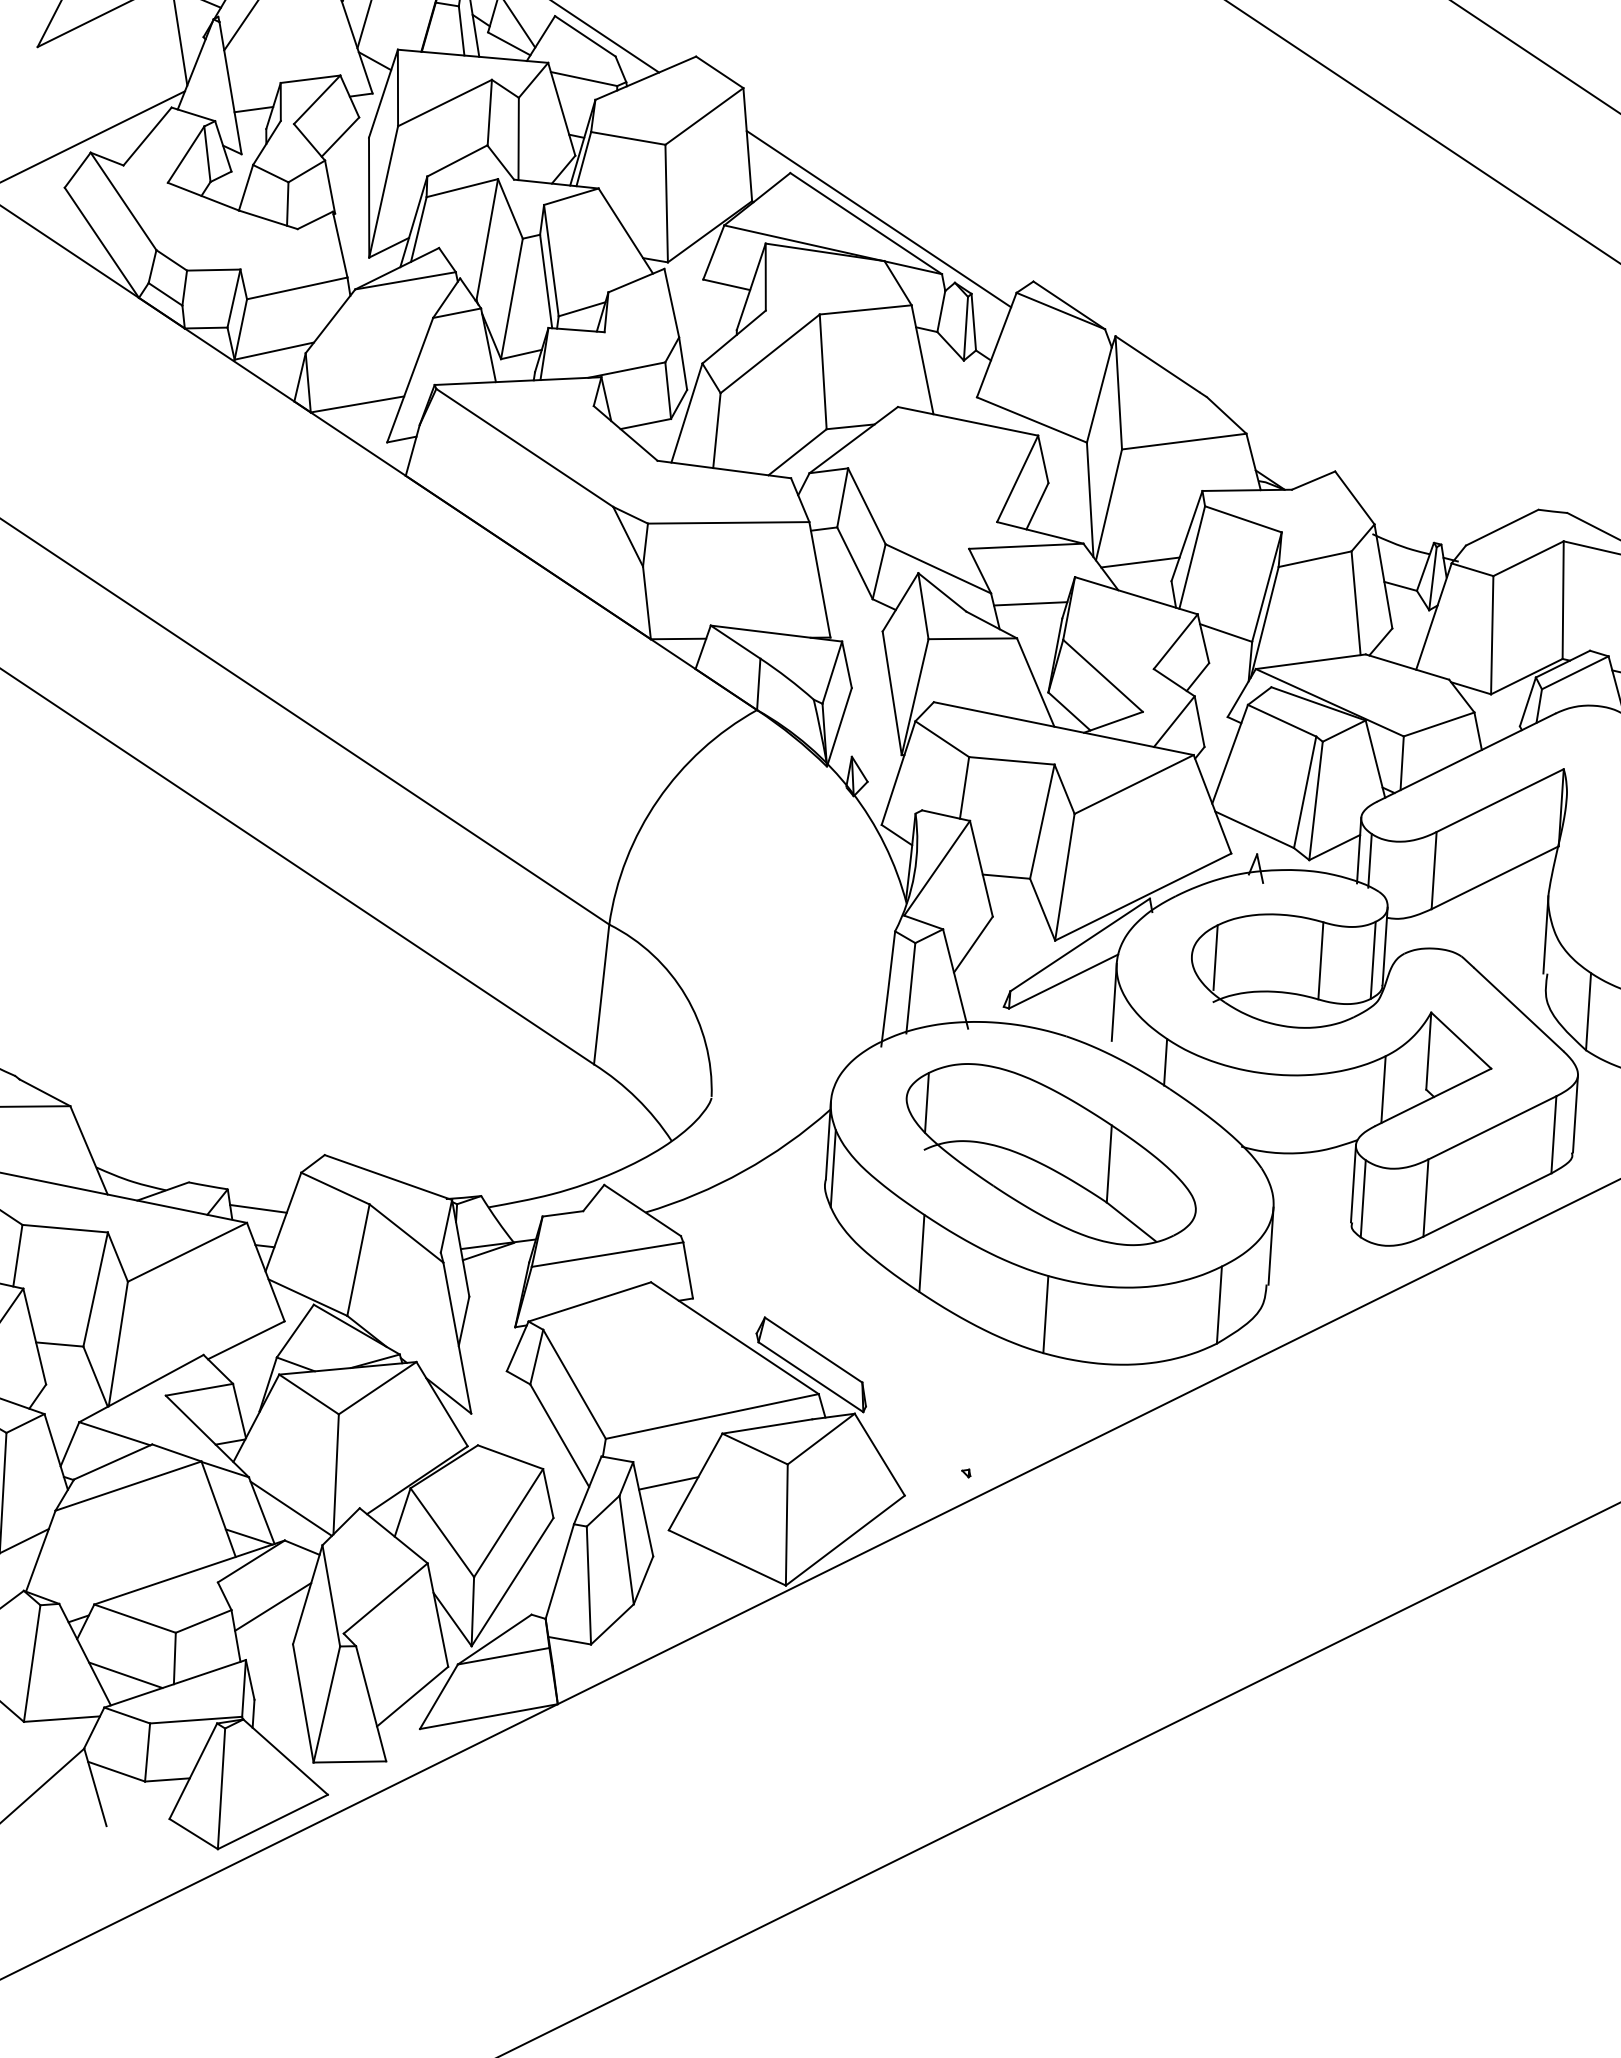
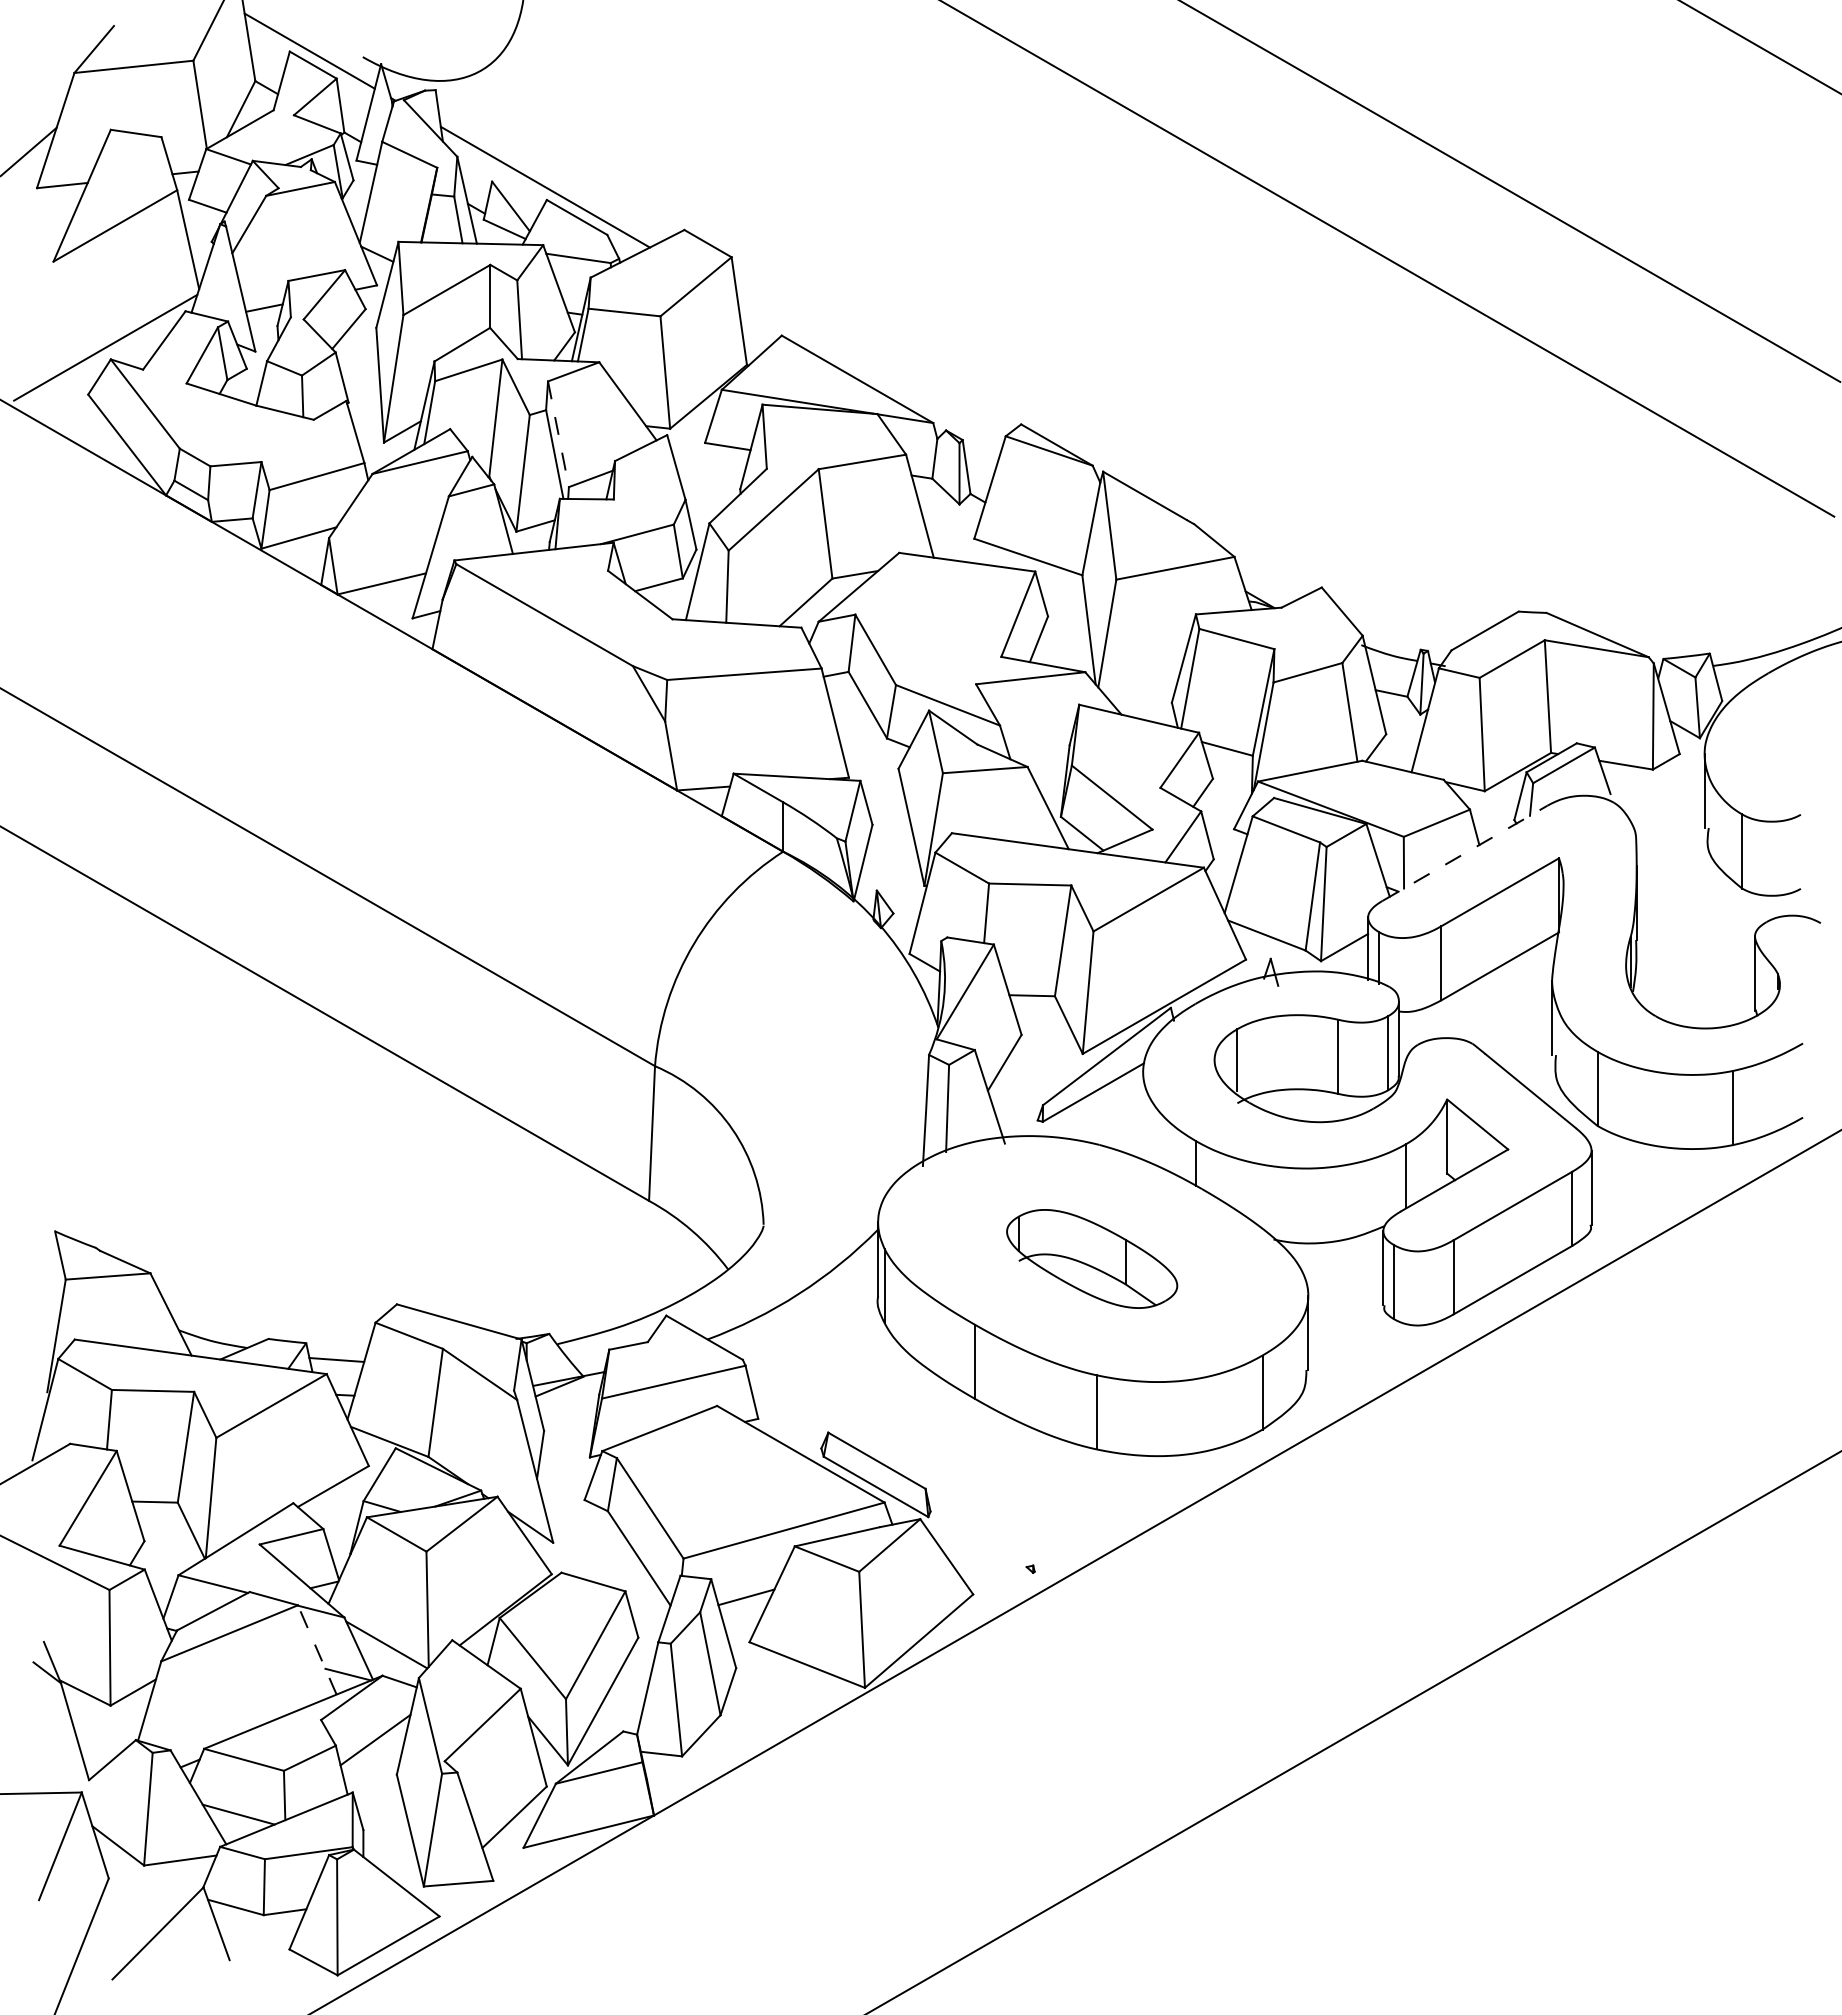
line: (878, 219) -> (869, 374), removed
line: (551, 260) -> (558, 434), solid -> dashed
line: (1139, 562) -> (1140, 686), removed
line: (1030, 603) -> (1038, 732), removed
line: (1466, 757) -> (1465, 853), solid -> dashed
line: (1114, 1002) -> (1143, 1109), removed
part: (1050, 1154) -> (1091, 1258), size x0.6
line: (218, 1508) -> (317, 1649), solid -> dashed

